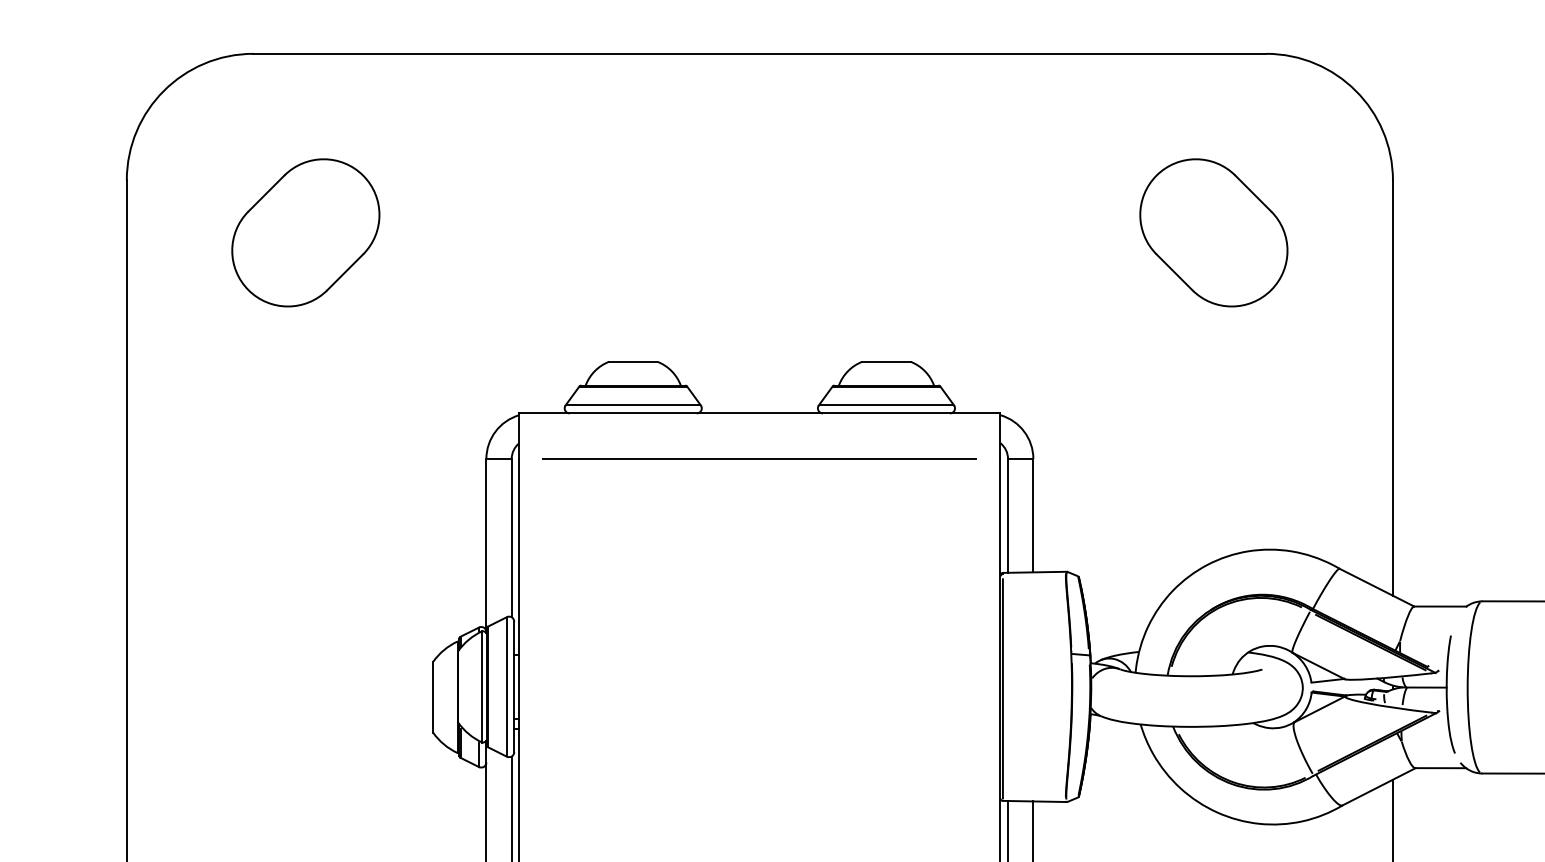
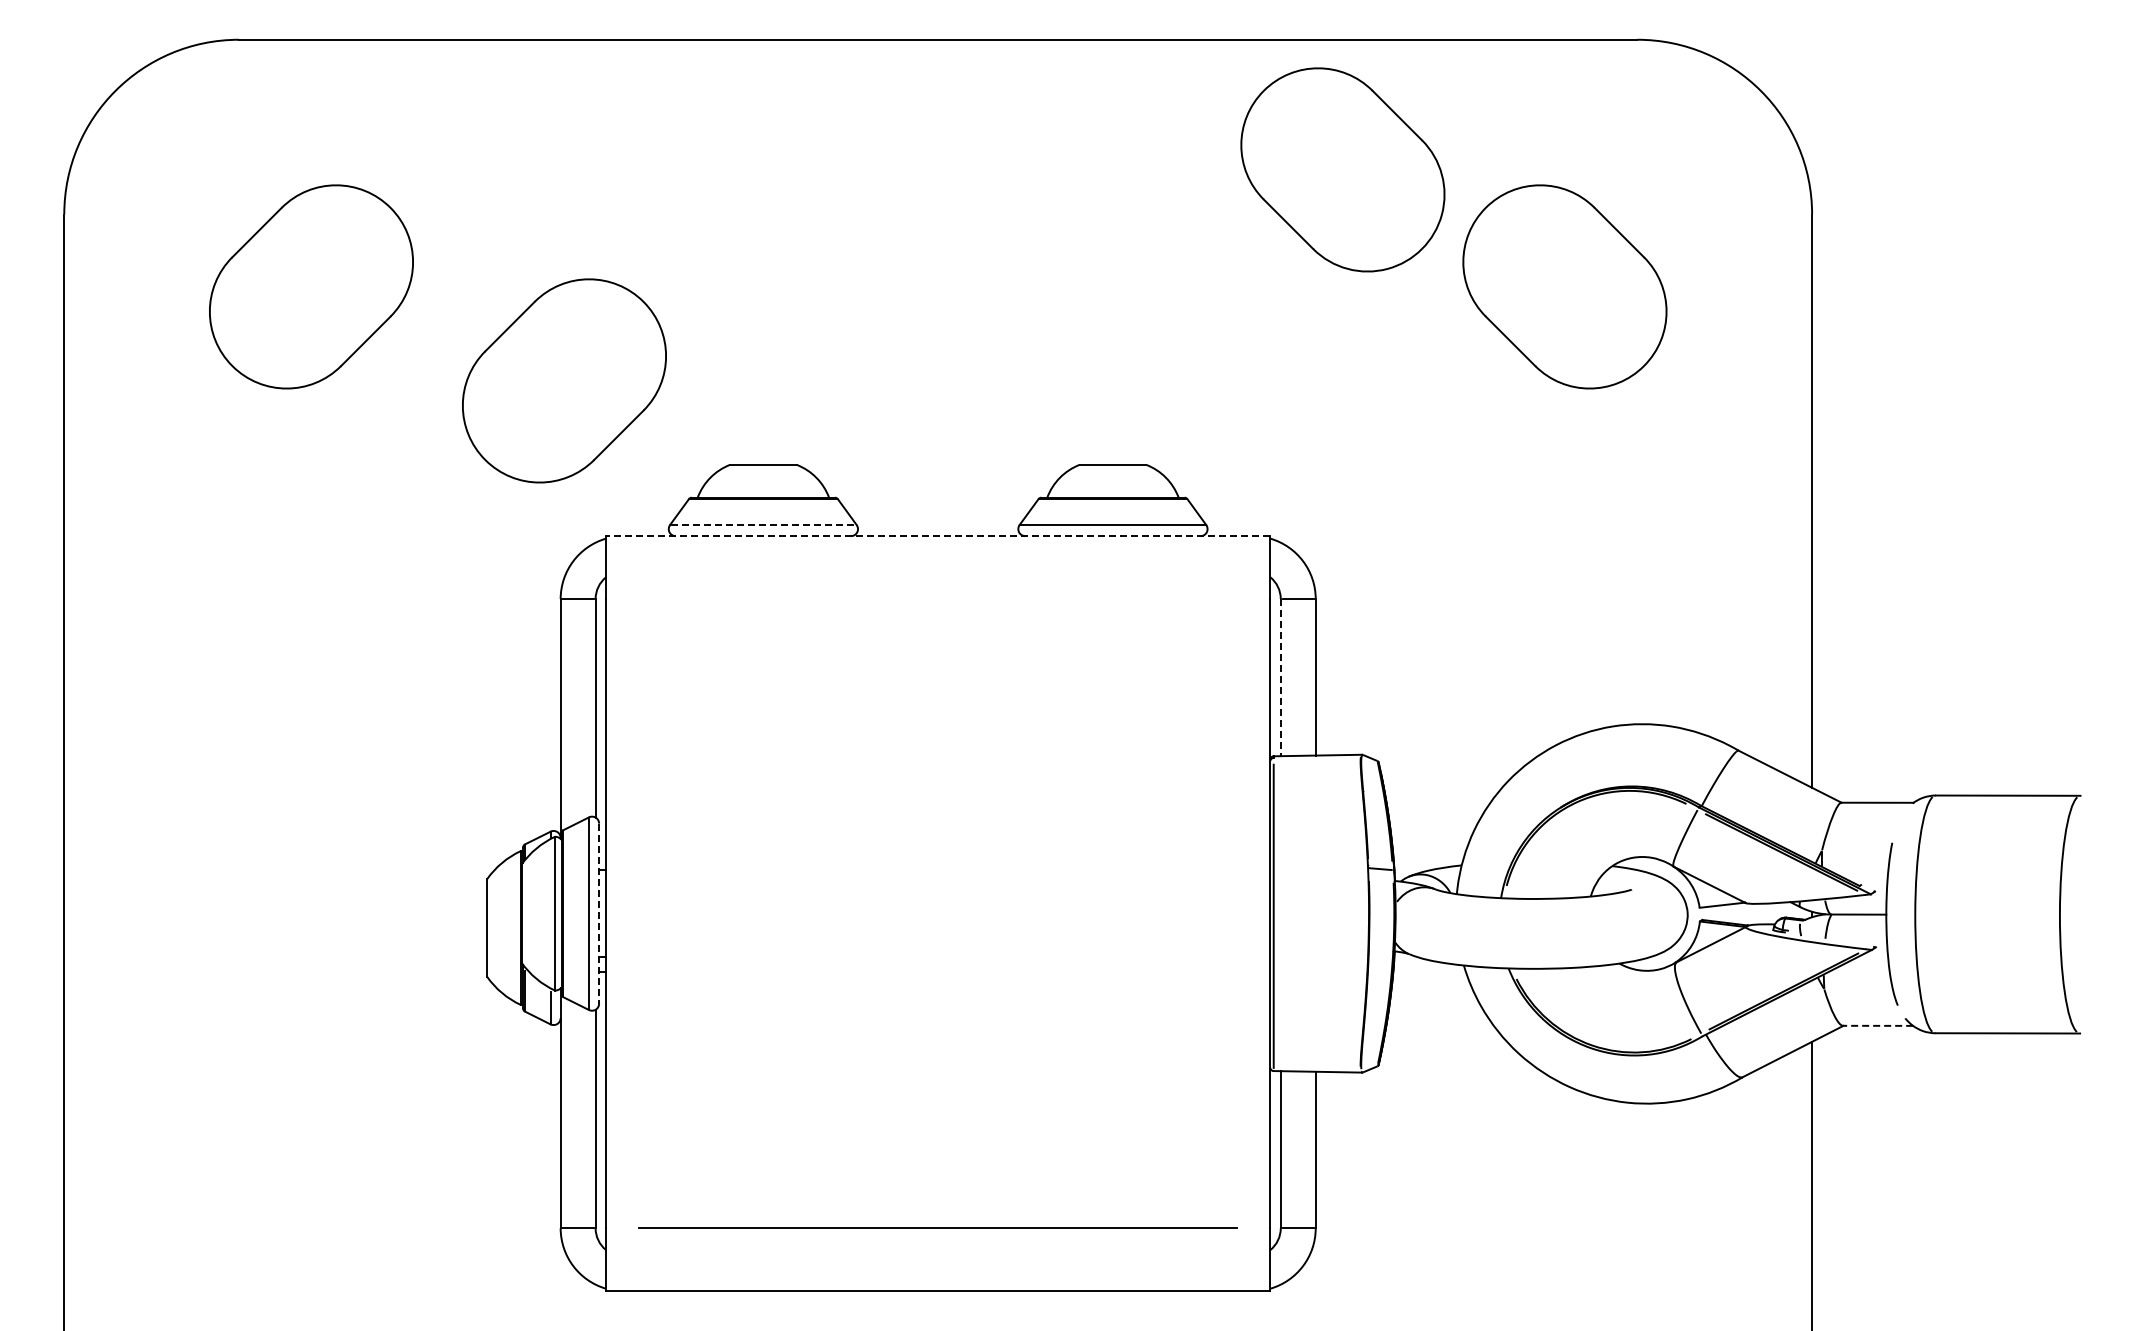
part: (1052, 147) -> (1342, 169), added
part: (489, 300) -> (564, 380), added
line: (633, 405) -> (763, 525), solid -> dashed
line: (759, 413) -> (937, 536), solid -> dashed
line: (760, 459) -> (938, 599), removed
line: (1007, 515) -> (1280, 677), solid -> dashed
line: (514, 687) -> (599, 914), solid -> dashed
line: (1440, 767) -> (1877, 1025), solid -> dashed

